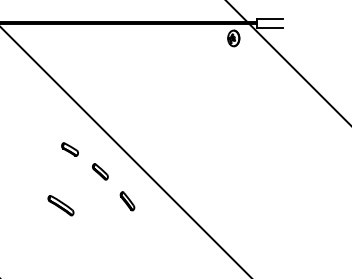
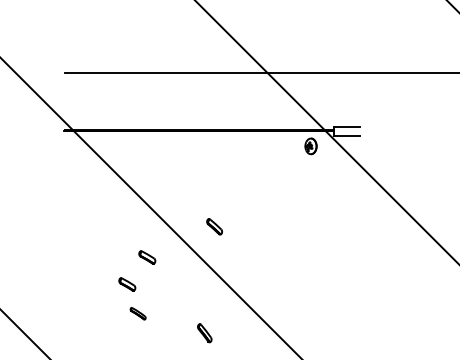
part: (100, 171) -> (214, 226), moved
part: (50, 176) -> (127, 284), added
part: (127, 201) -> (204, 333), moved
part: (60, 205) -> (137, 313), size x0.6

